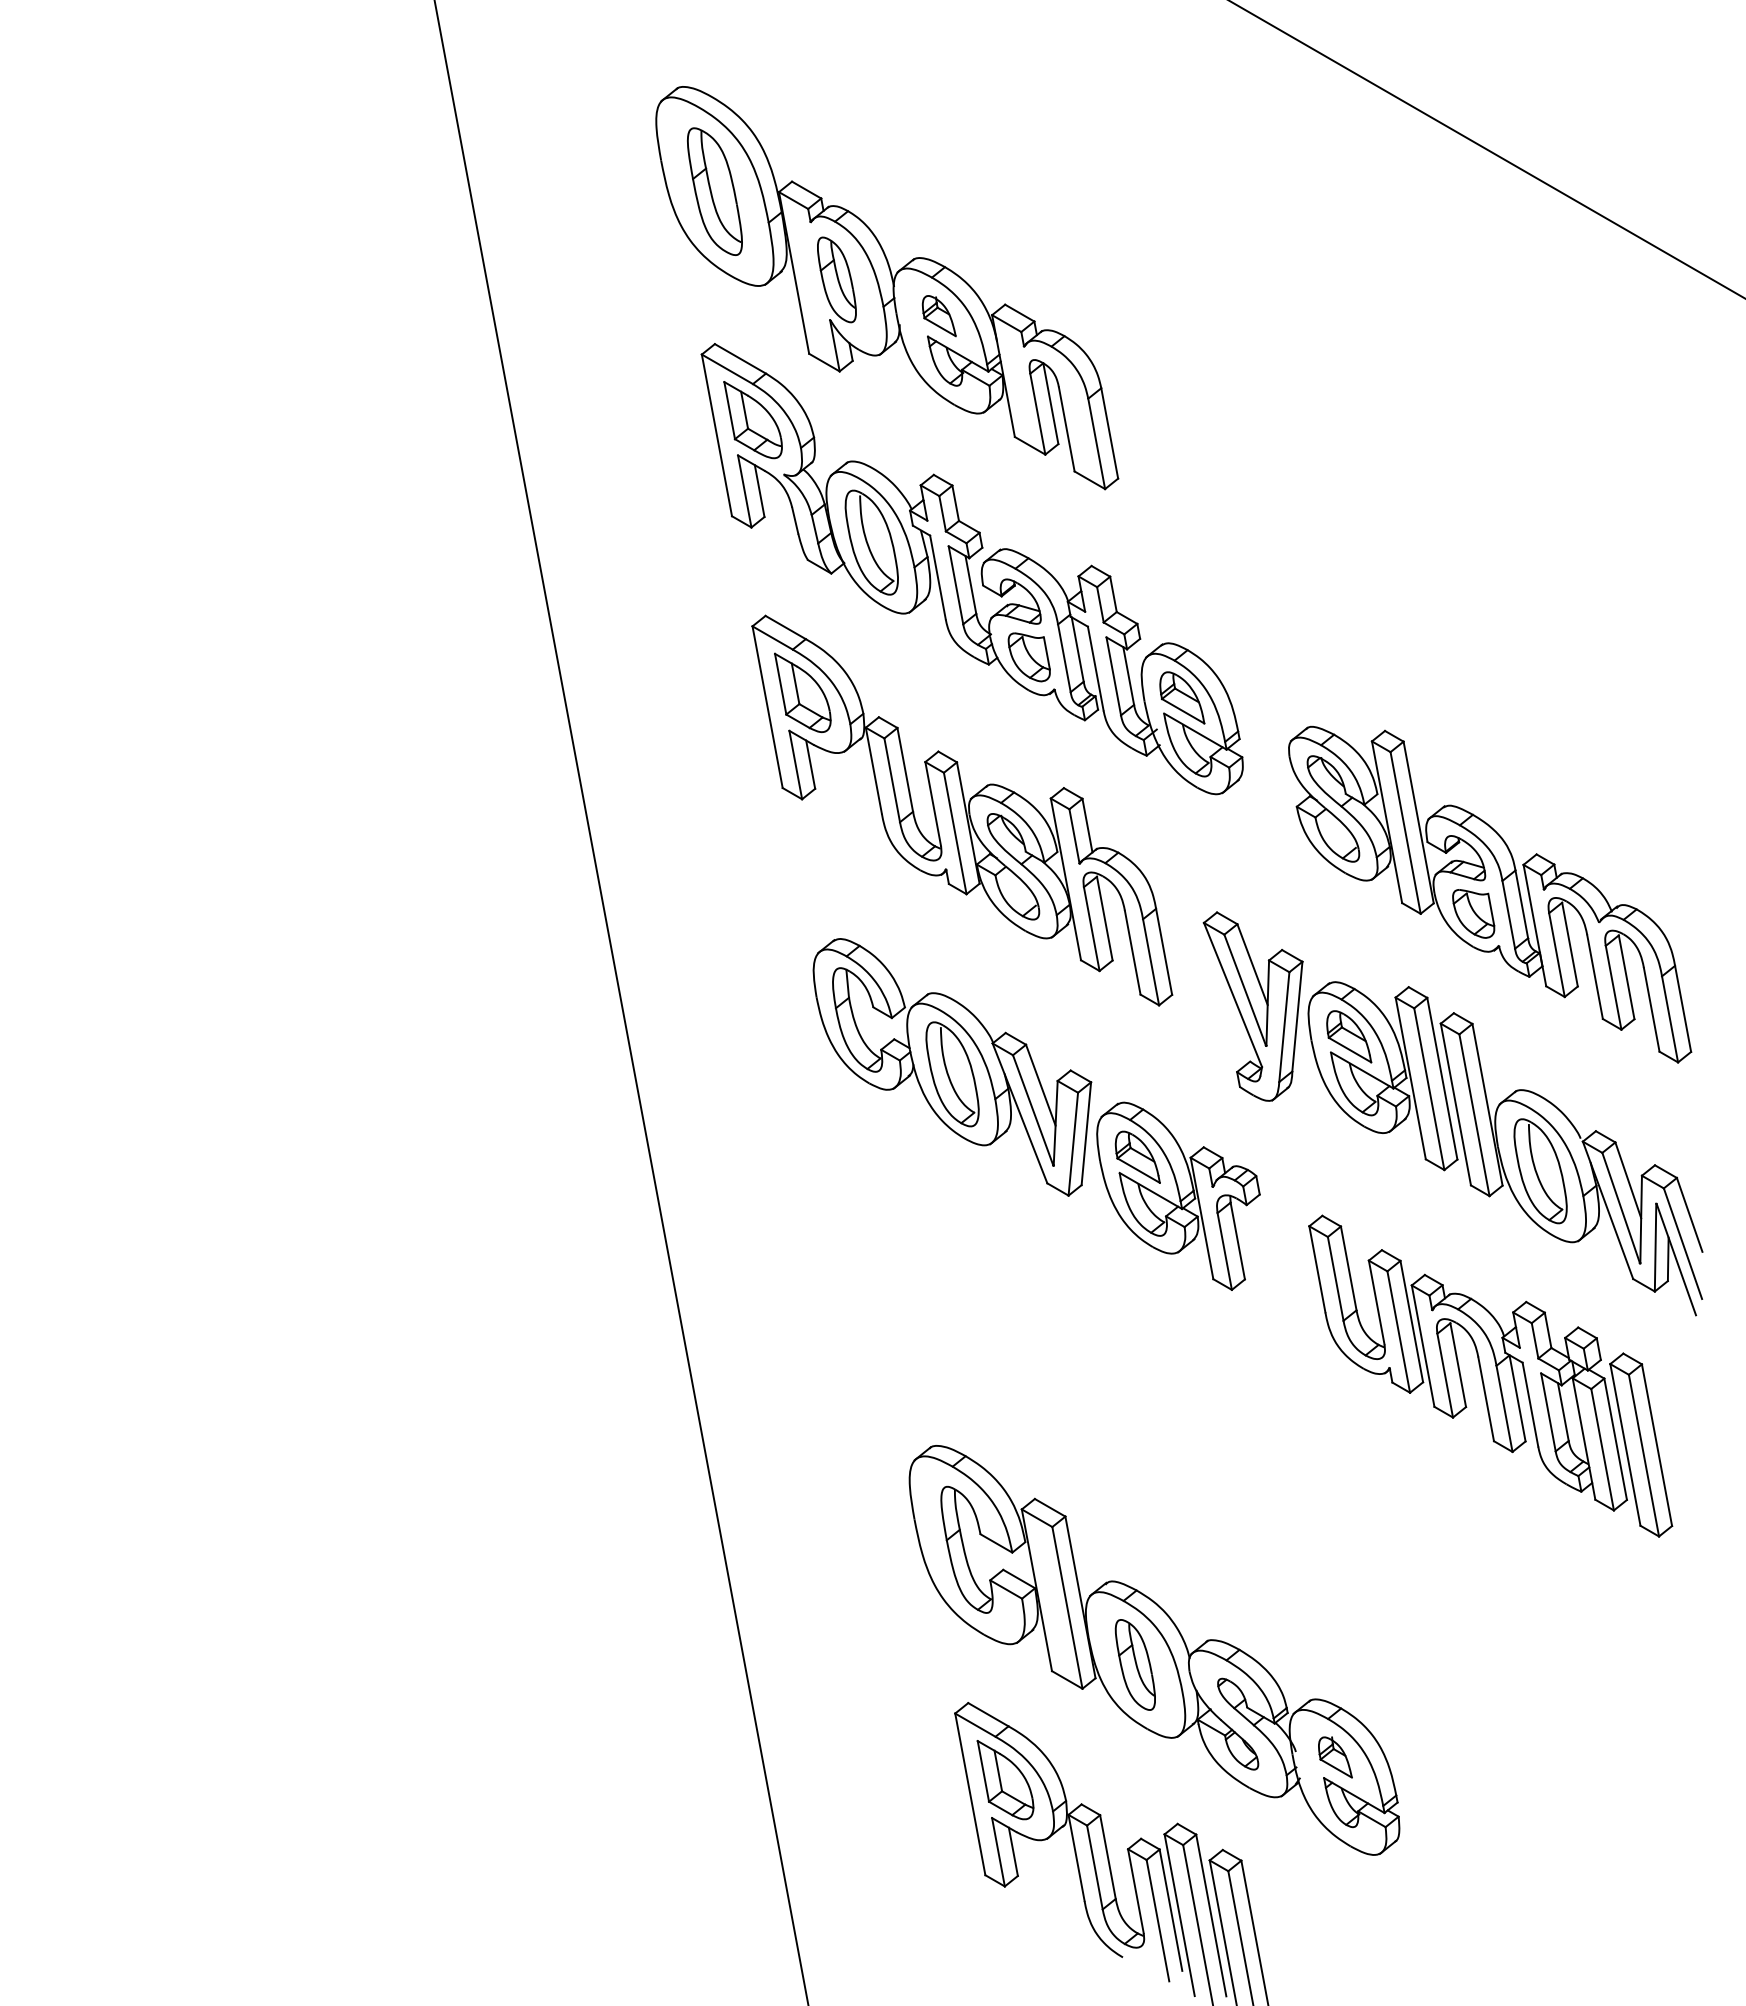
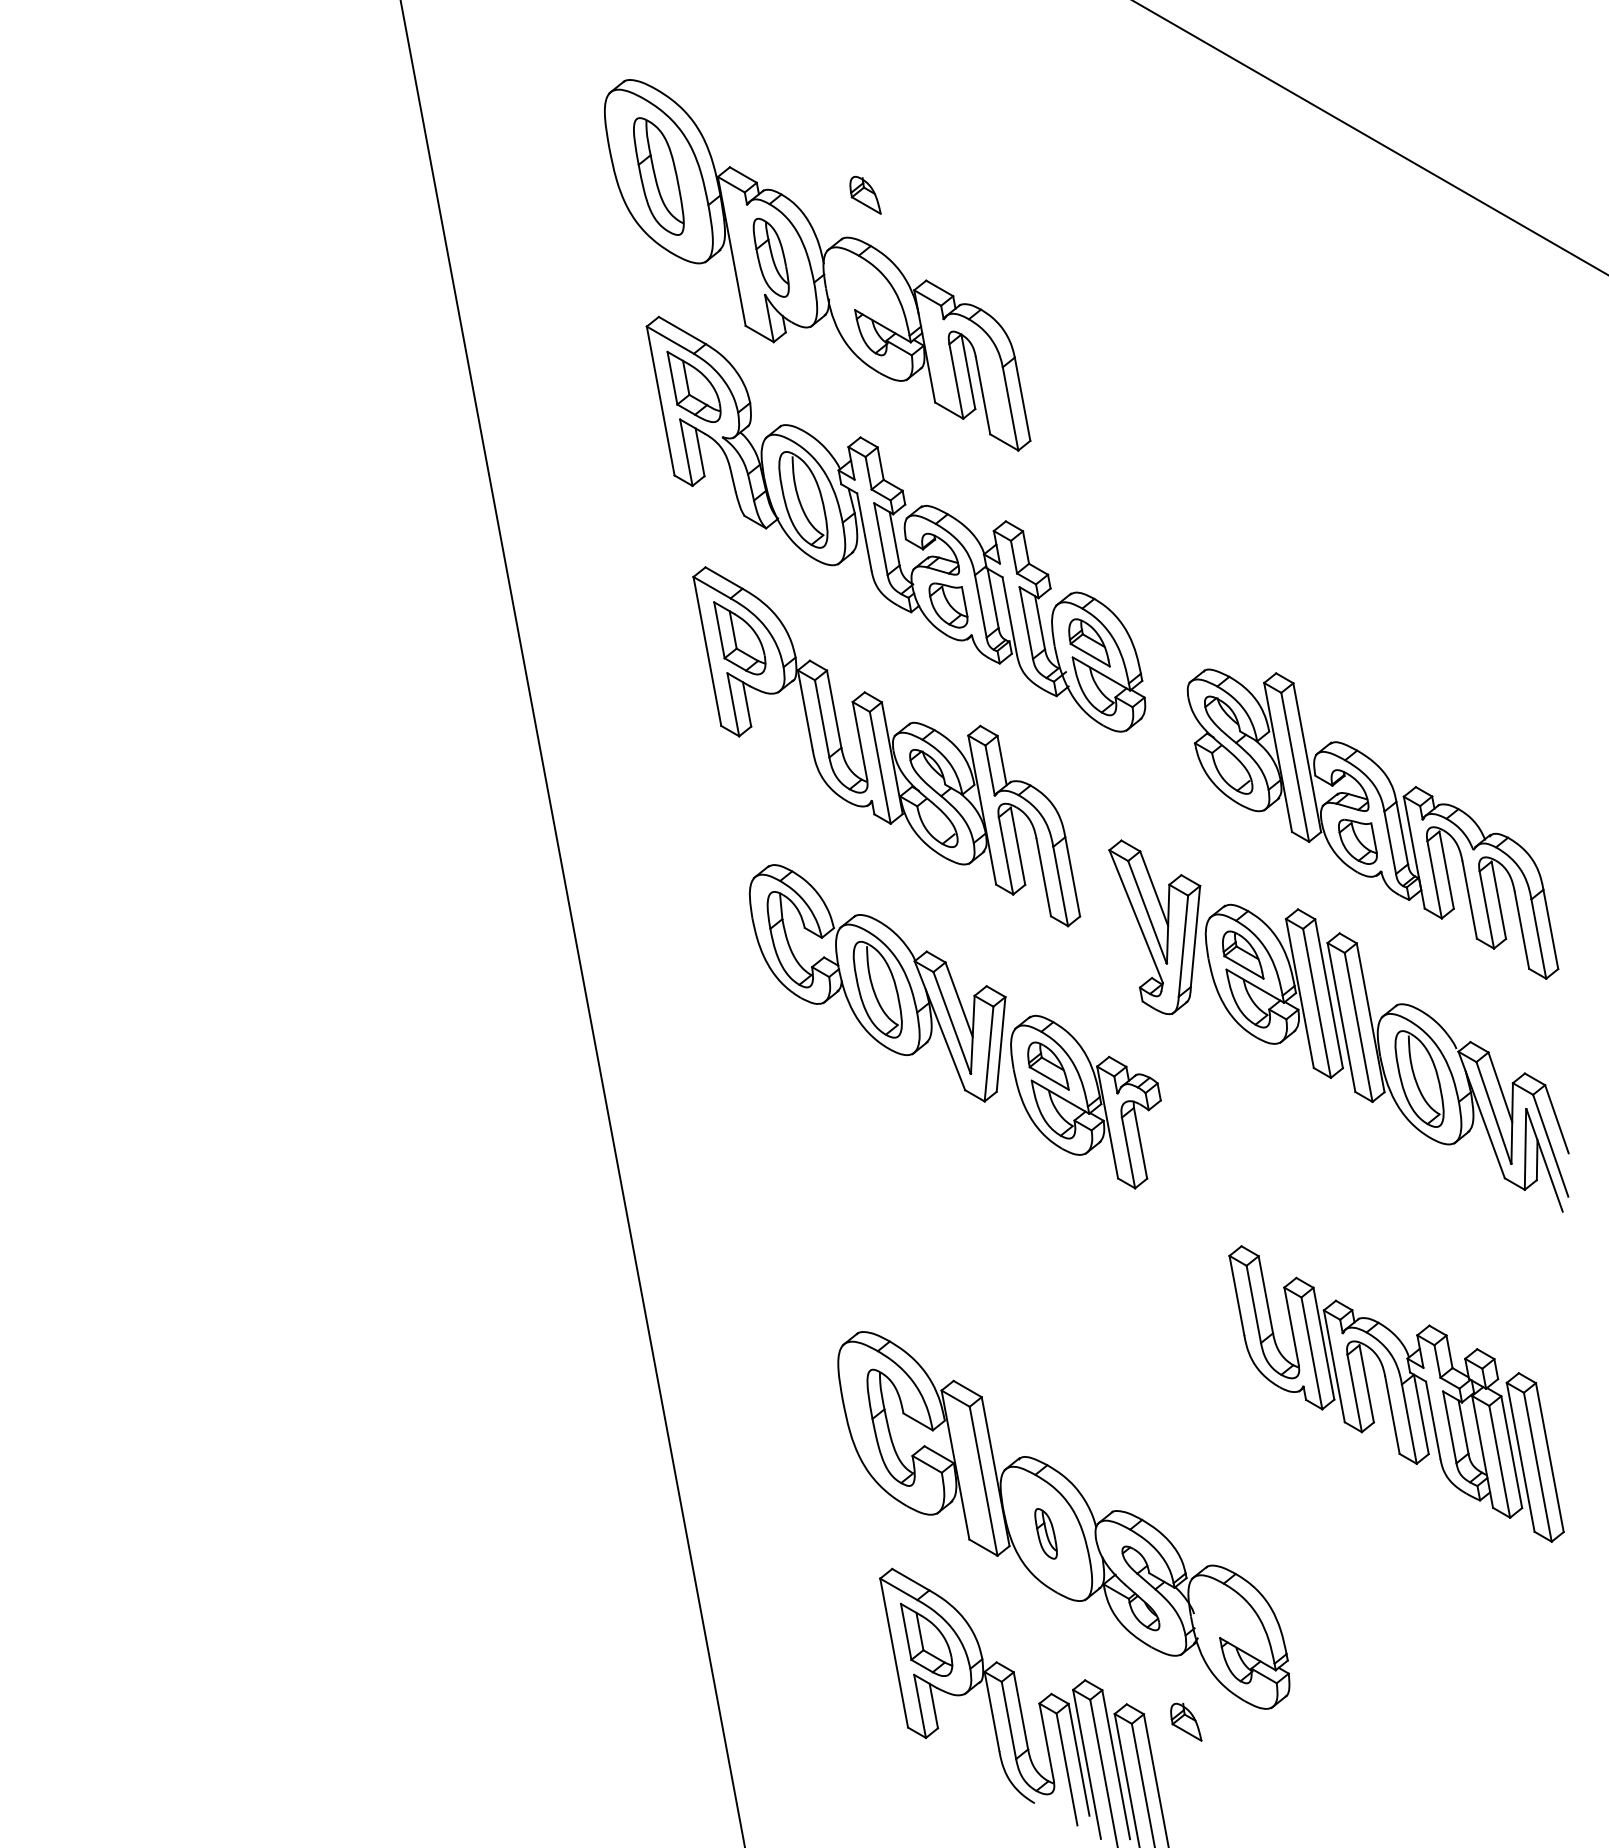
part: (938, 316) -> (864, 195), moved
part: (1490, 1375) -> (1396, 1393), moved
part: (1134, 1664) -> (1045, 1533), size x0.6
part: (1335, 1757) -> (1186, 1722), moved

